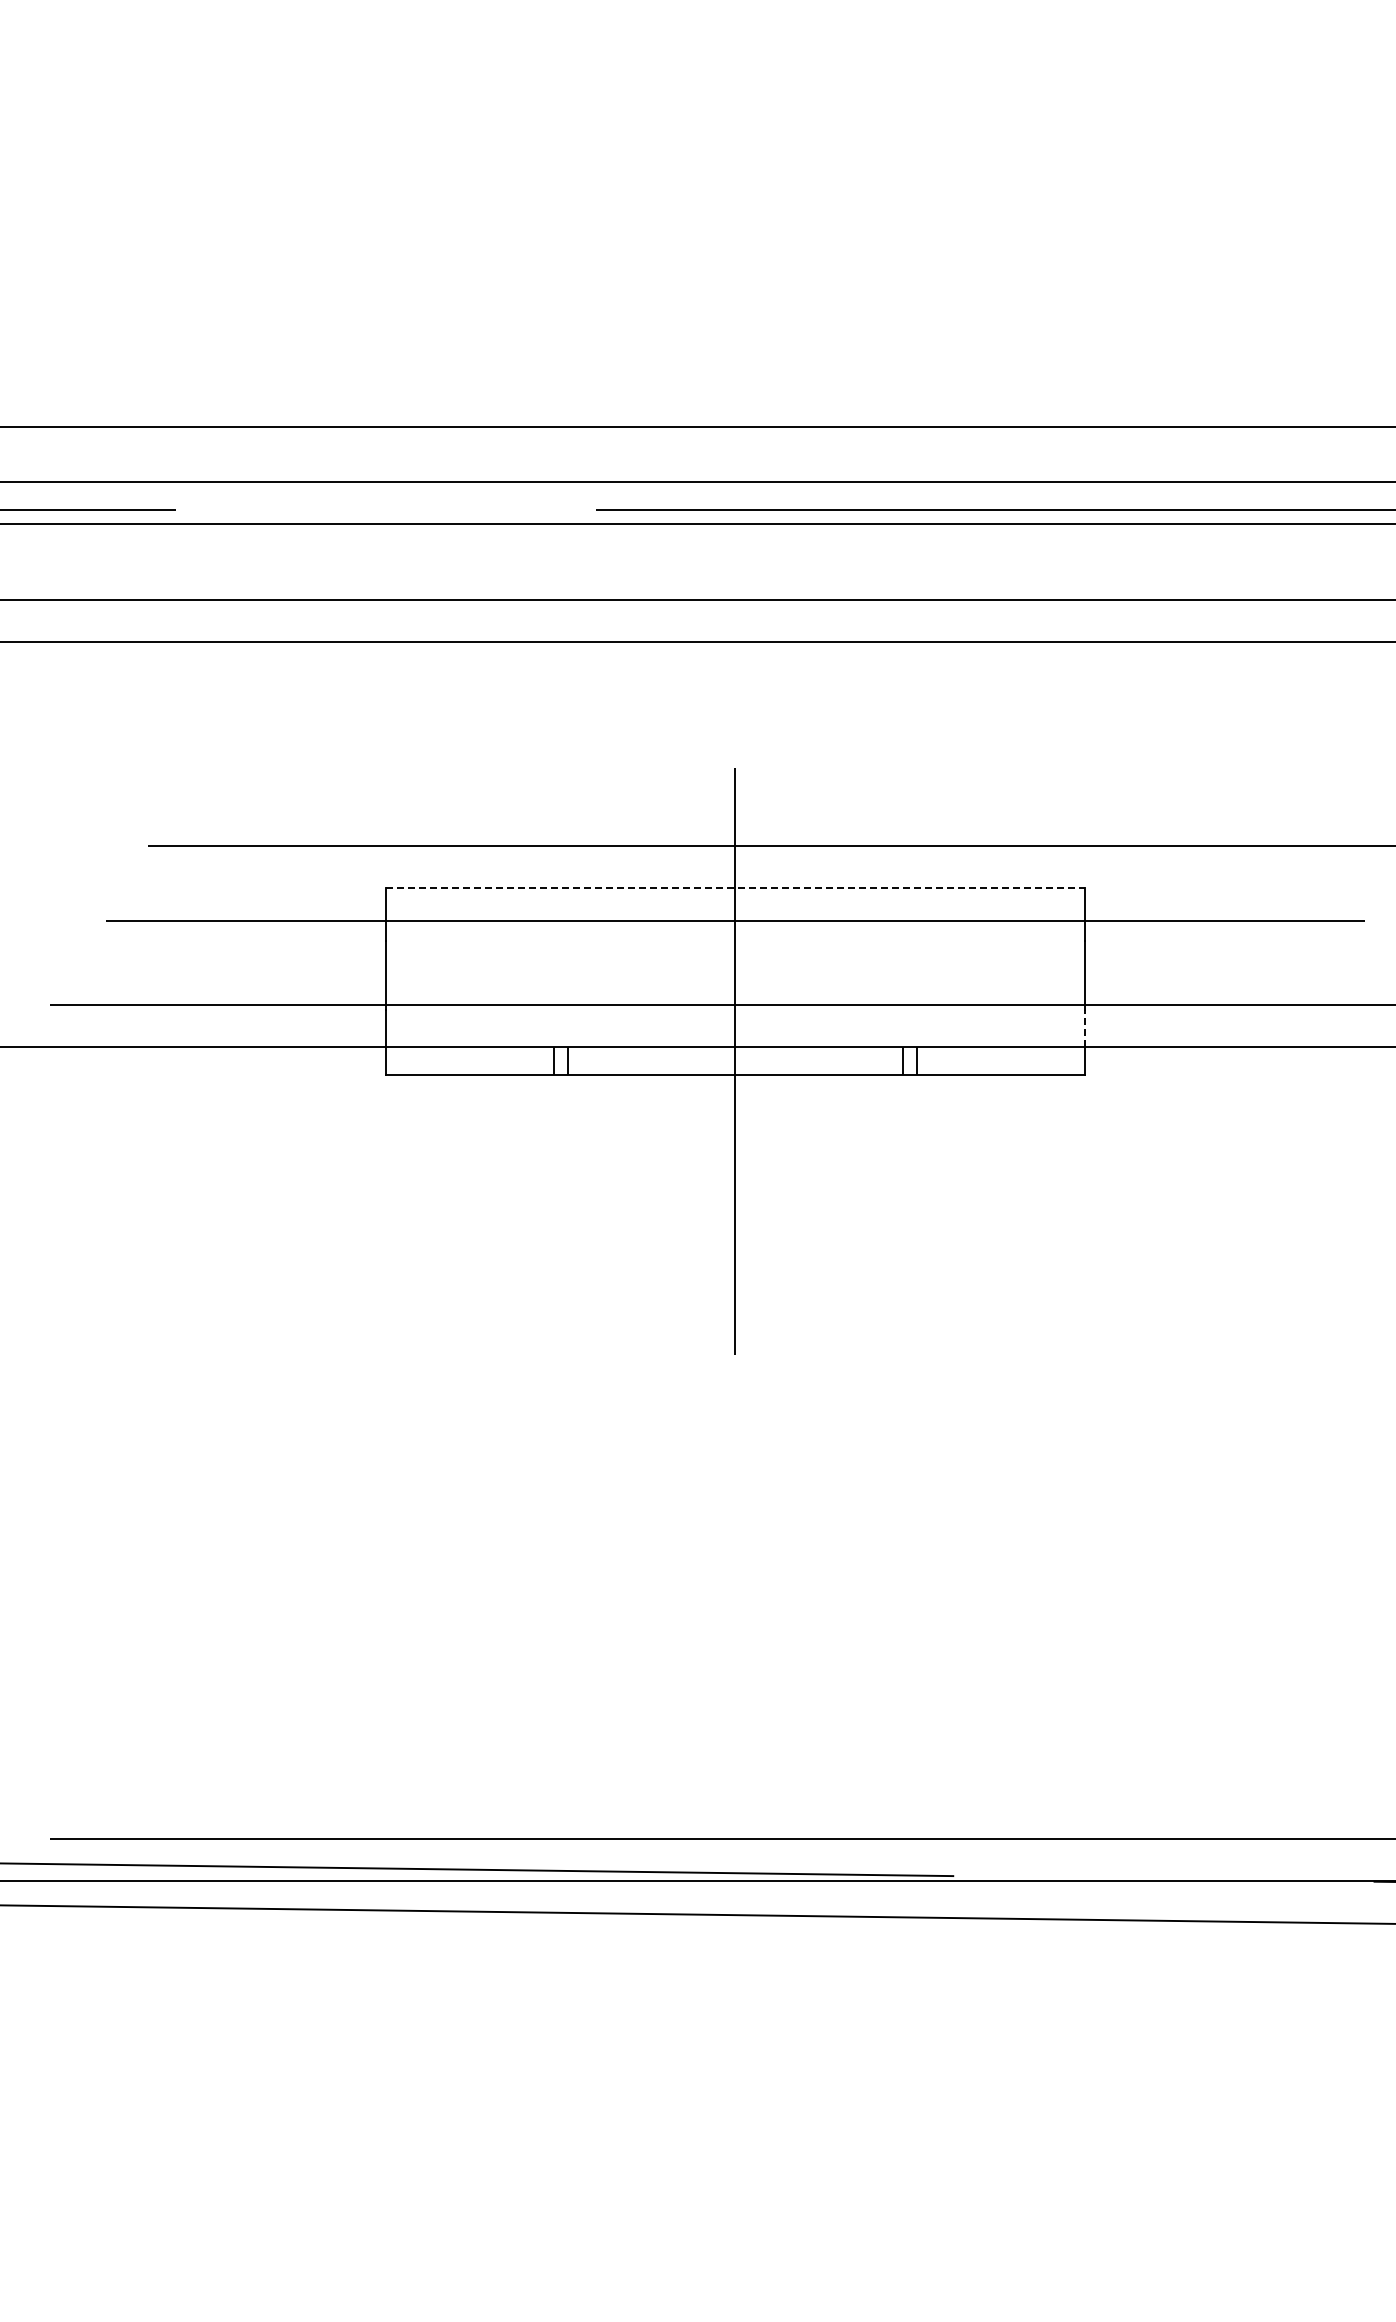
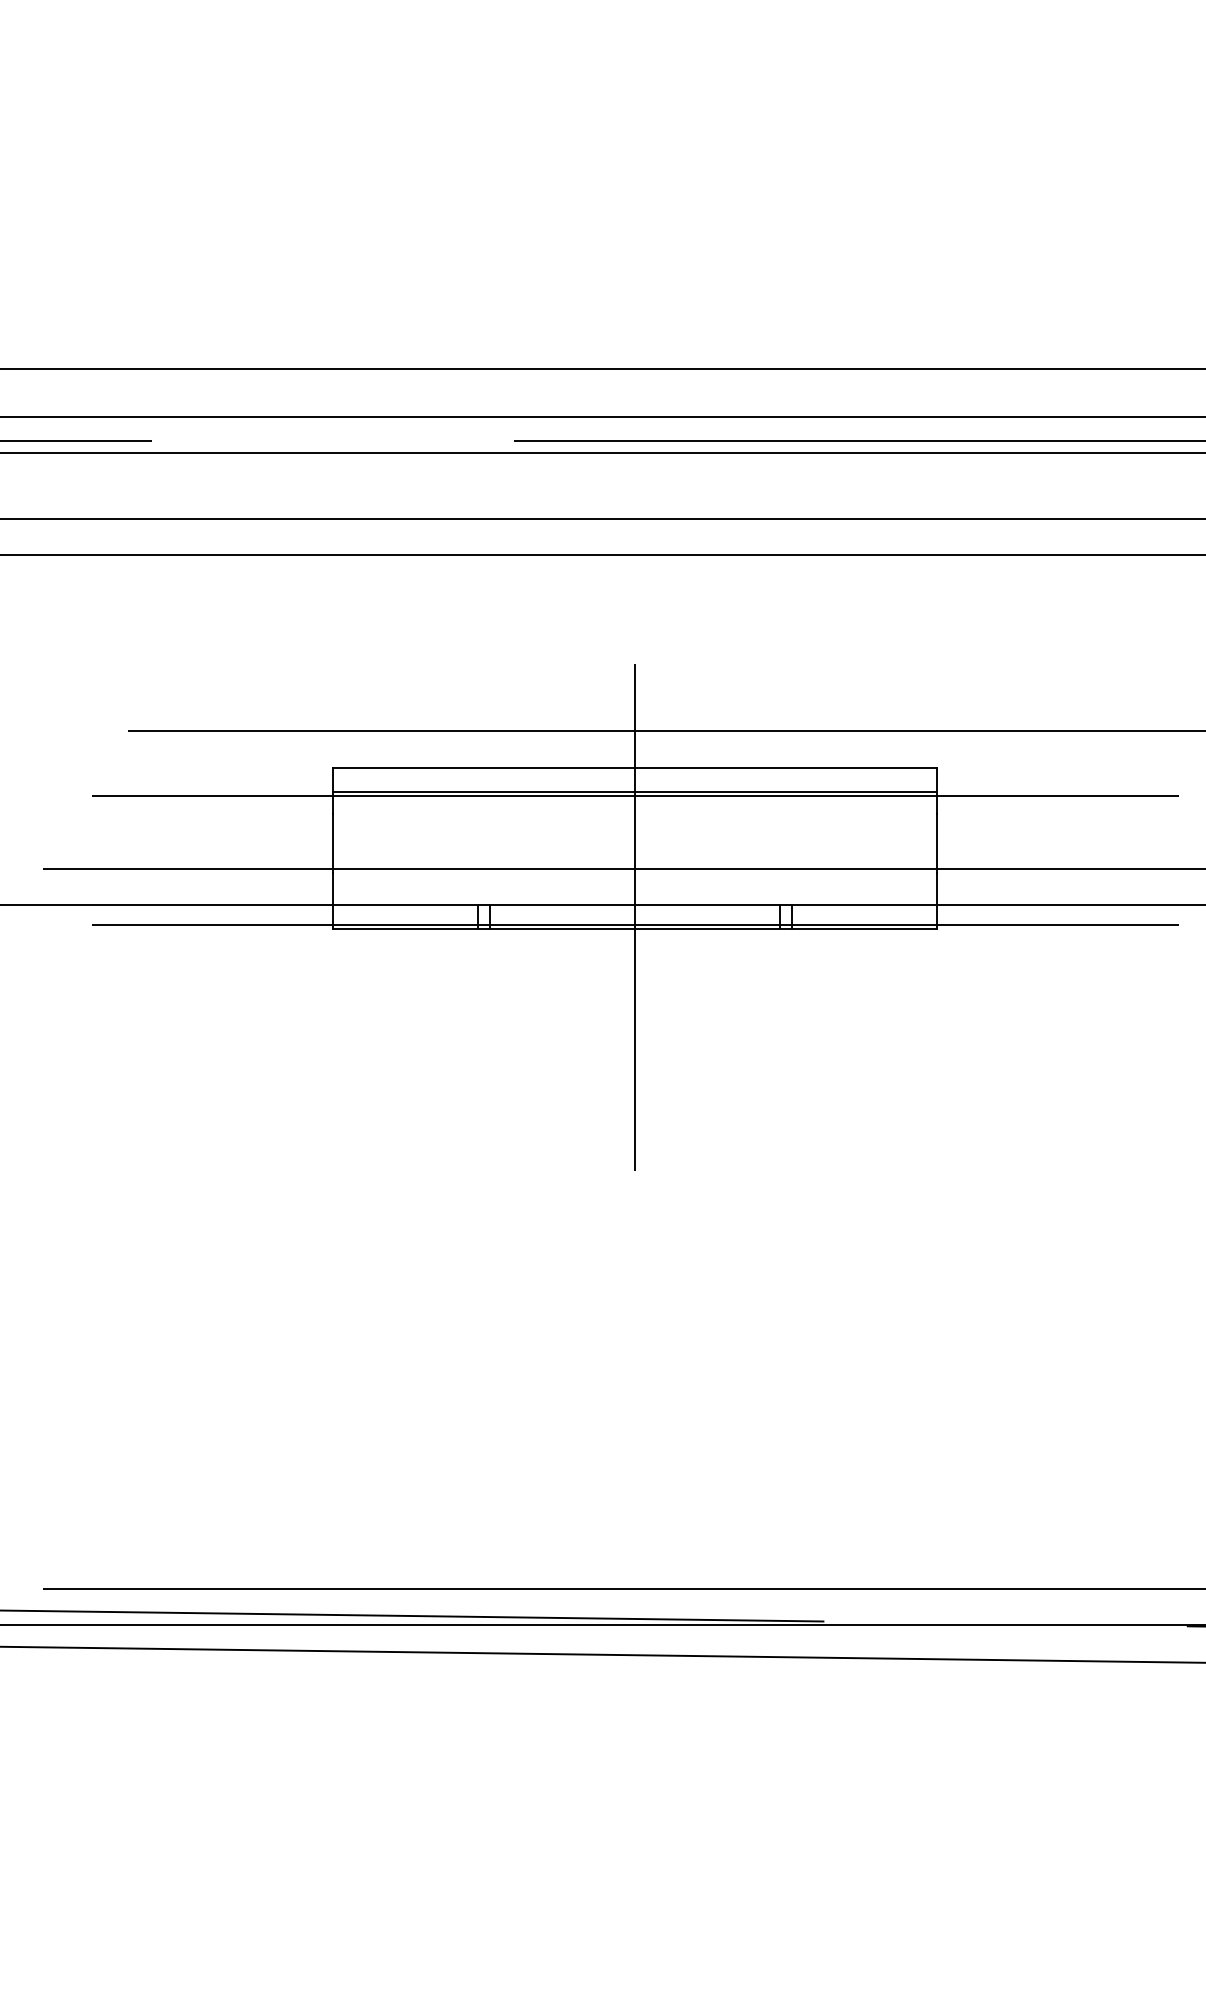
line: (735, 887) -> (635, 767), dashed -> solid
line: (734, 915) -> (634, 791), added
line: (1084, 1028) -> (937, 888), dashed -> solid
line: (735, 1069) -> (635, 924), added

